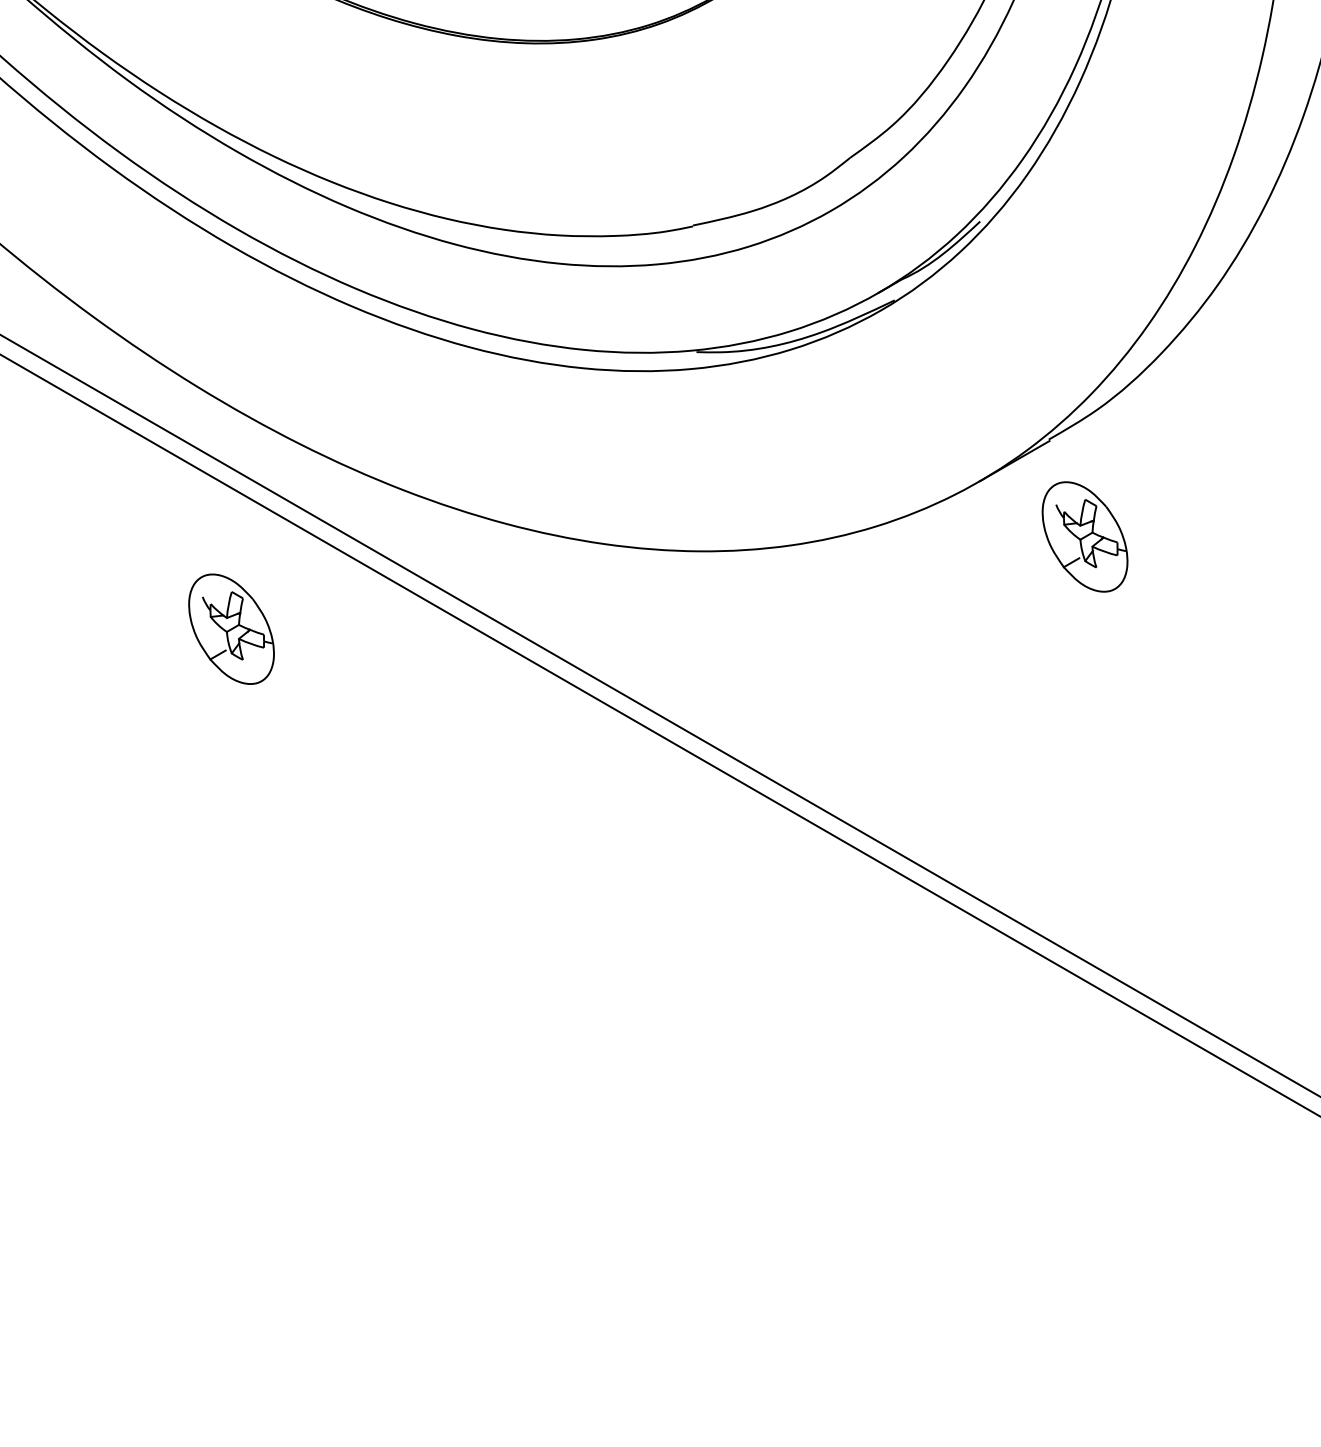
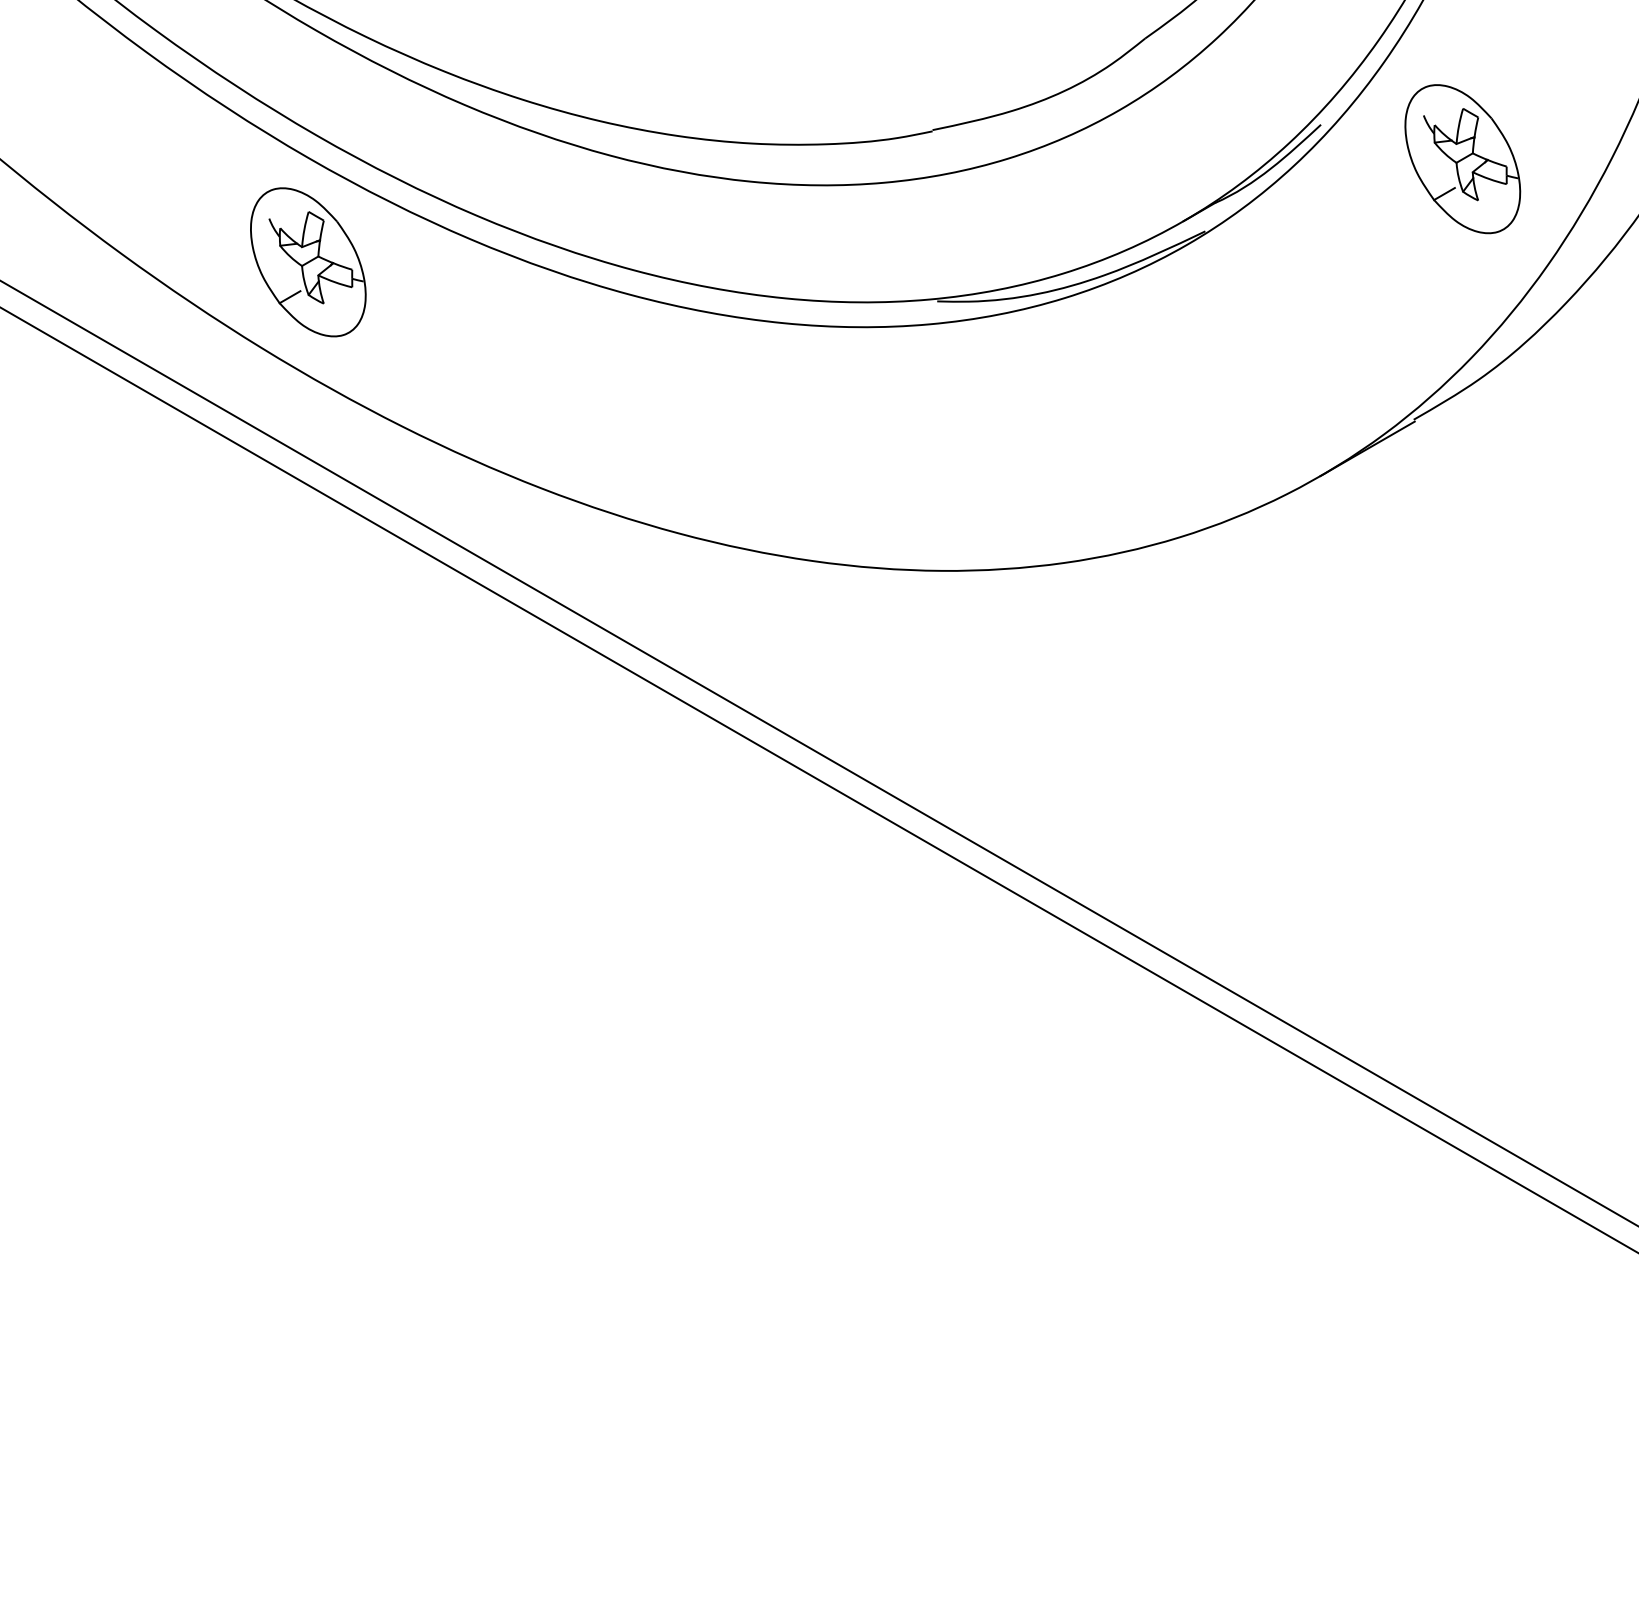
part: (1084, 536) -> (1462, 158), moved
part: (231, 628) -> (308, 261), moved

